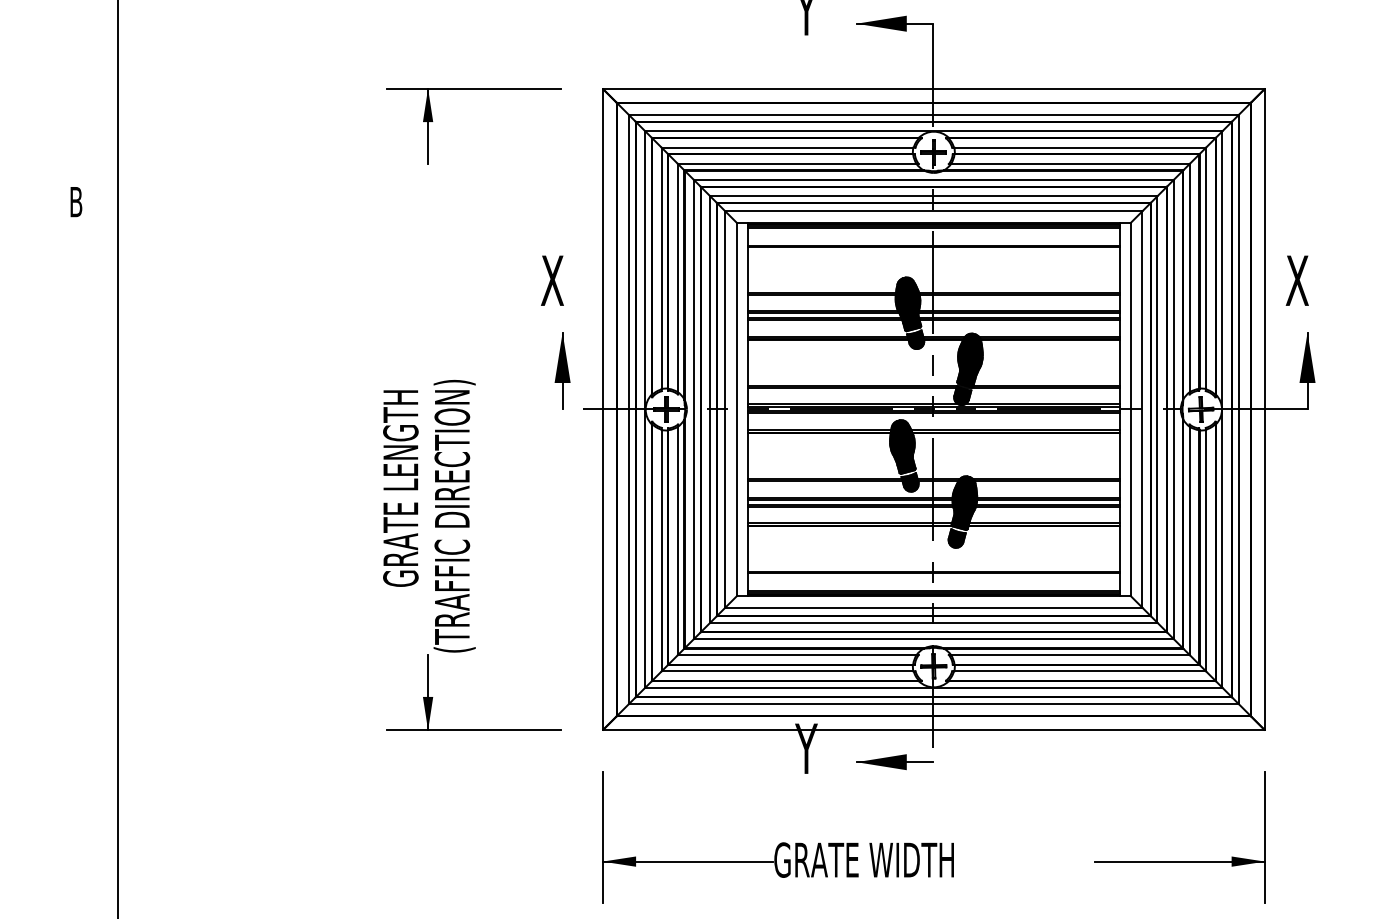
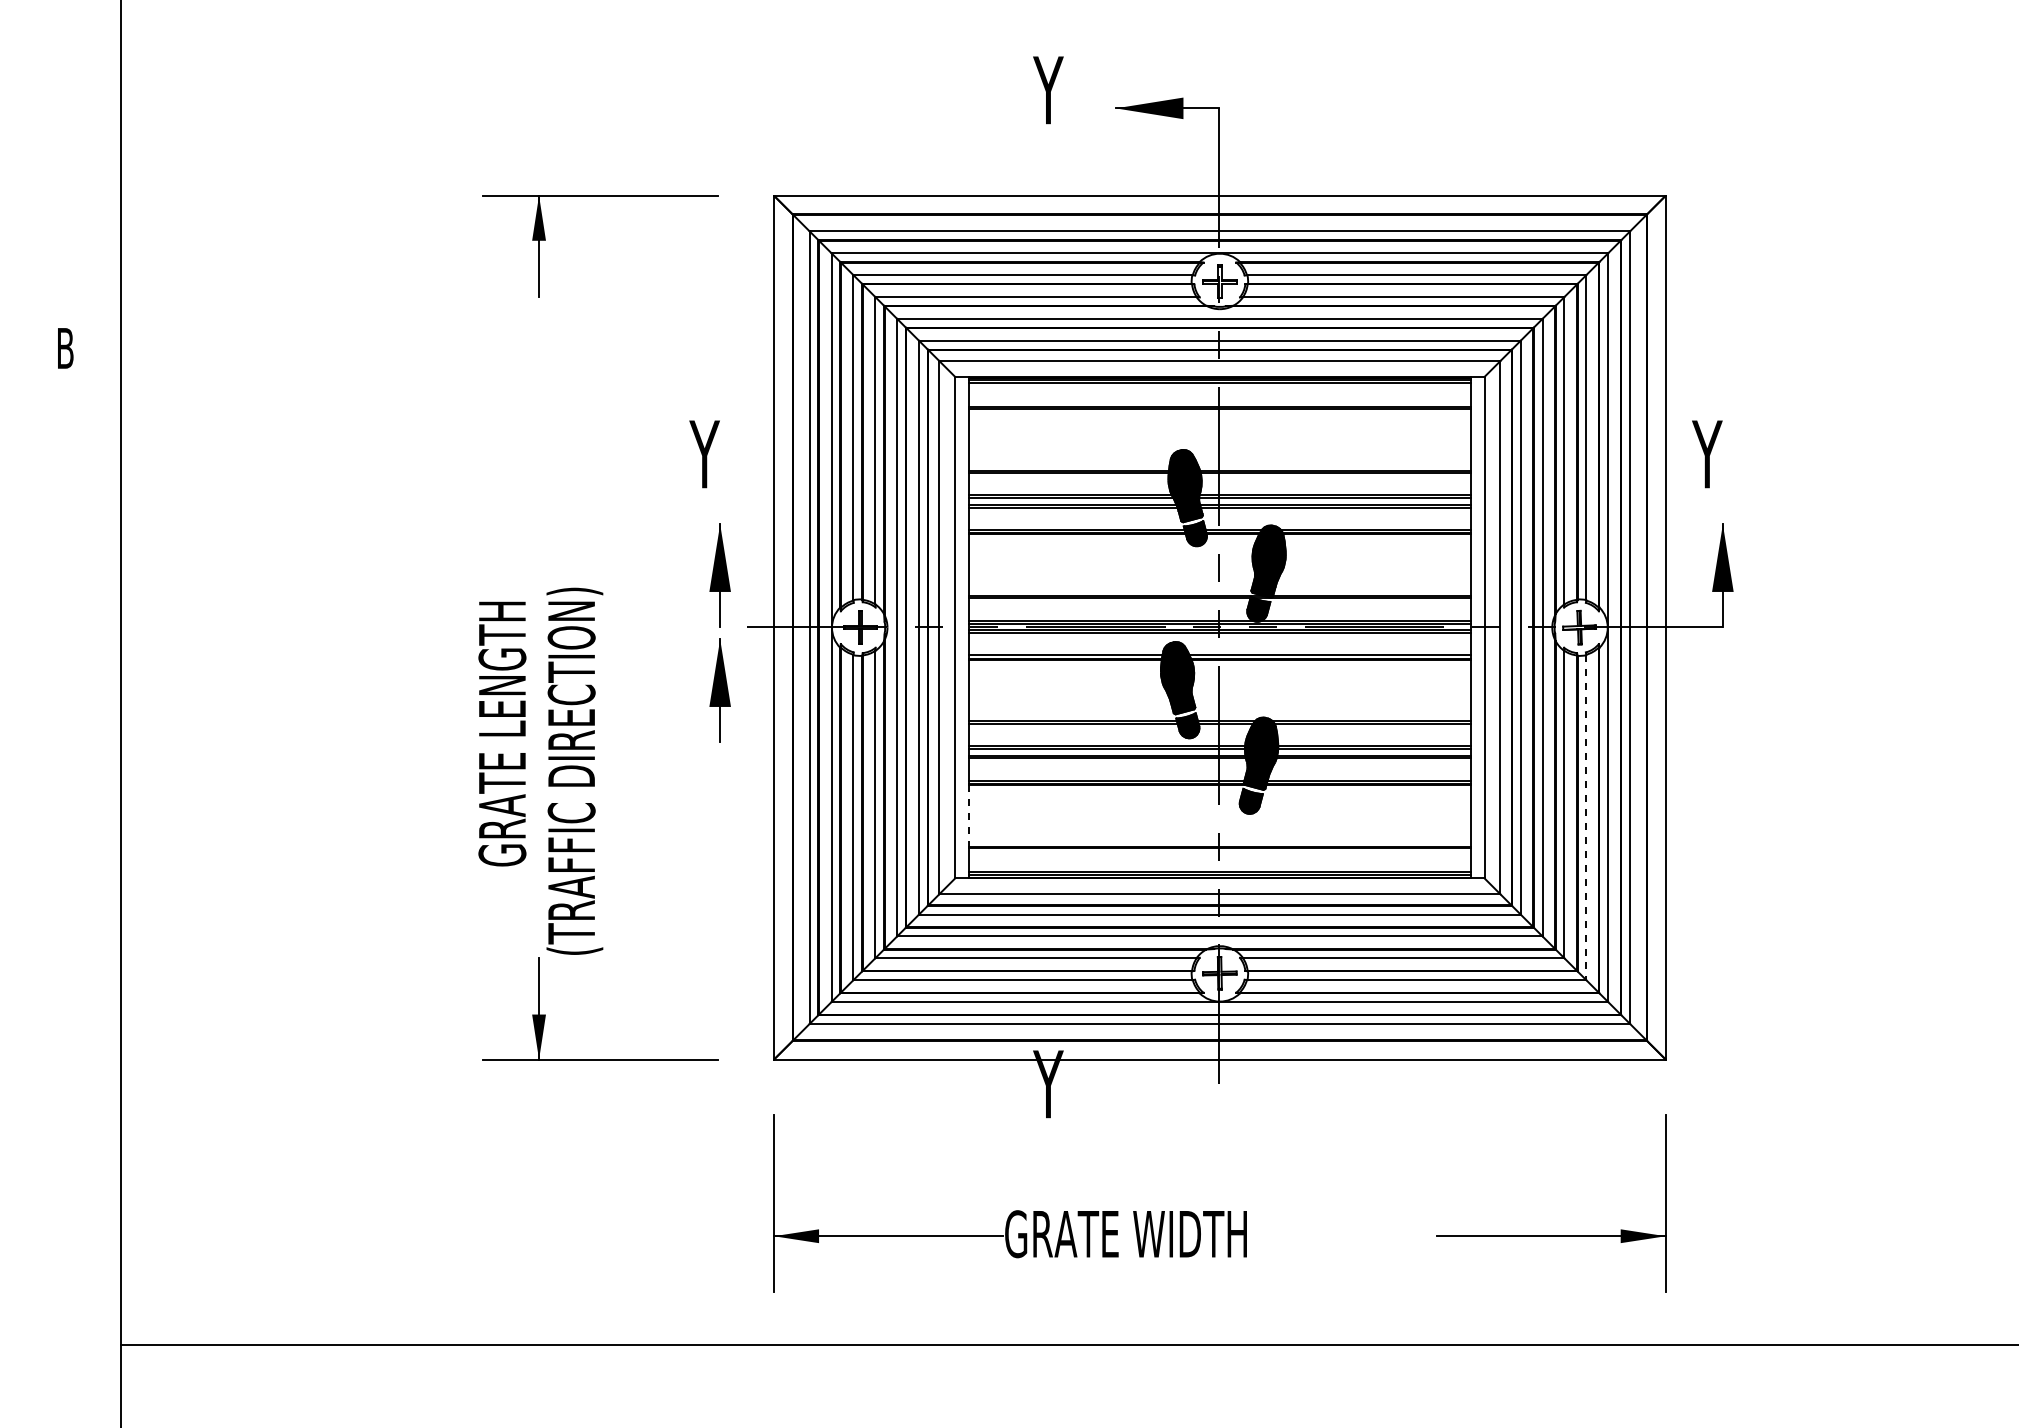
text: (551, 280) -> (705, 454), X -> Y
text: (1296, 280) -> (1708, 454), X -> Y
part: (562, 456) -> (719, 690), added
line: (747, 549) -> (969, 815), solid -> dashed
line: (1206, 551) -> (1586, 818), solid -> dashed
part: (894, 761) -> (1167, 1101), removed

